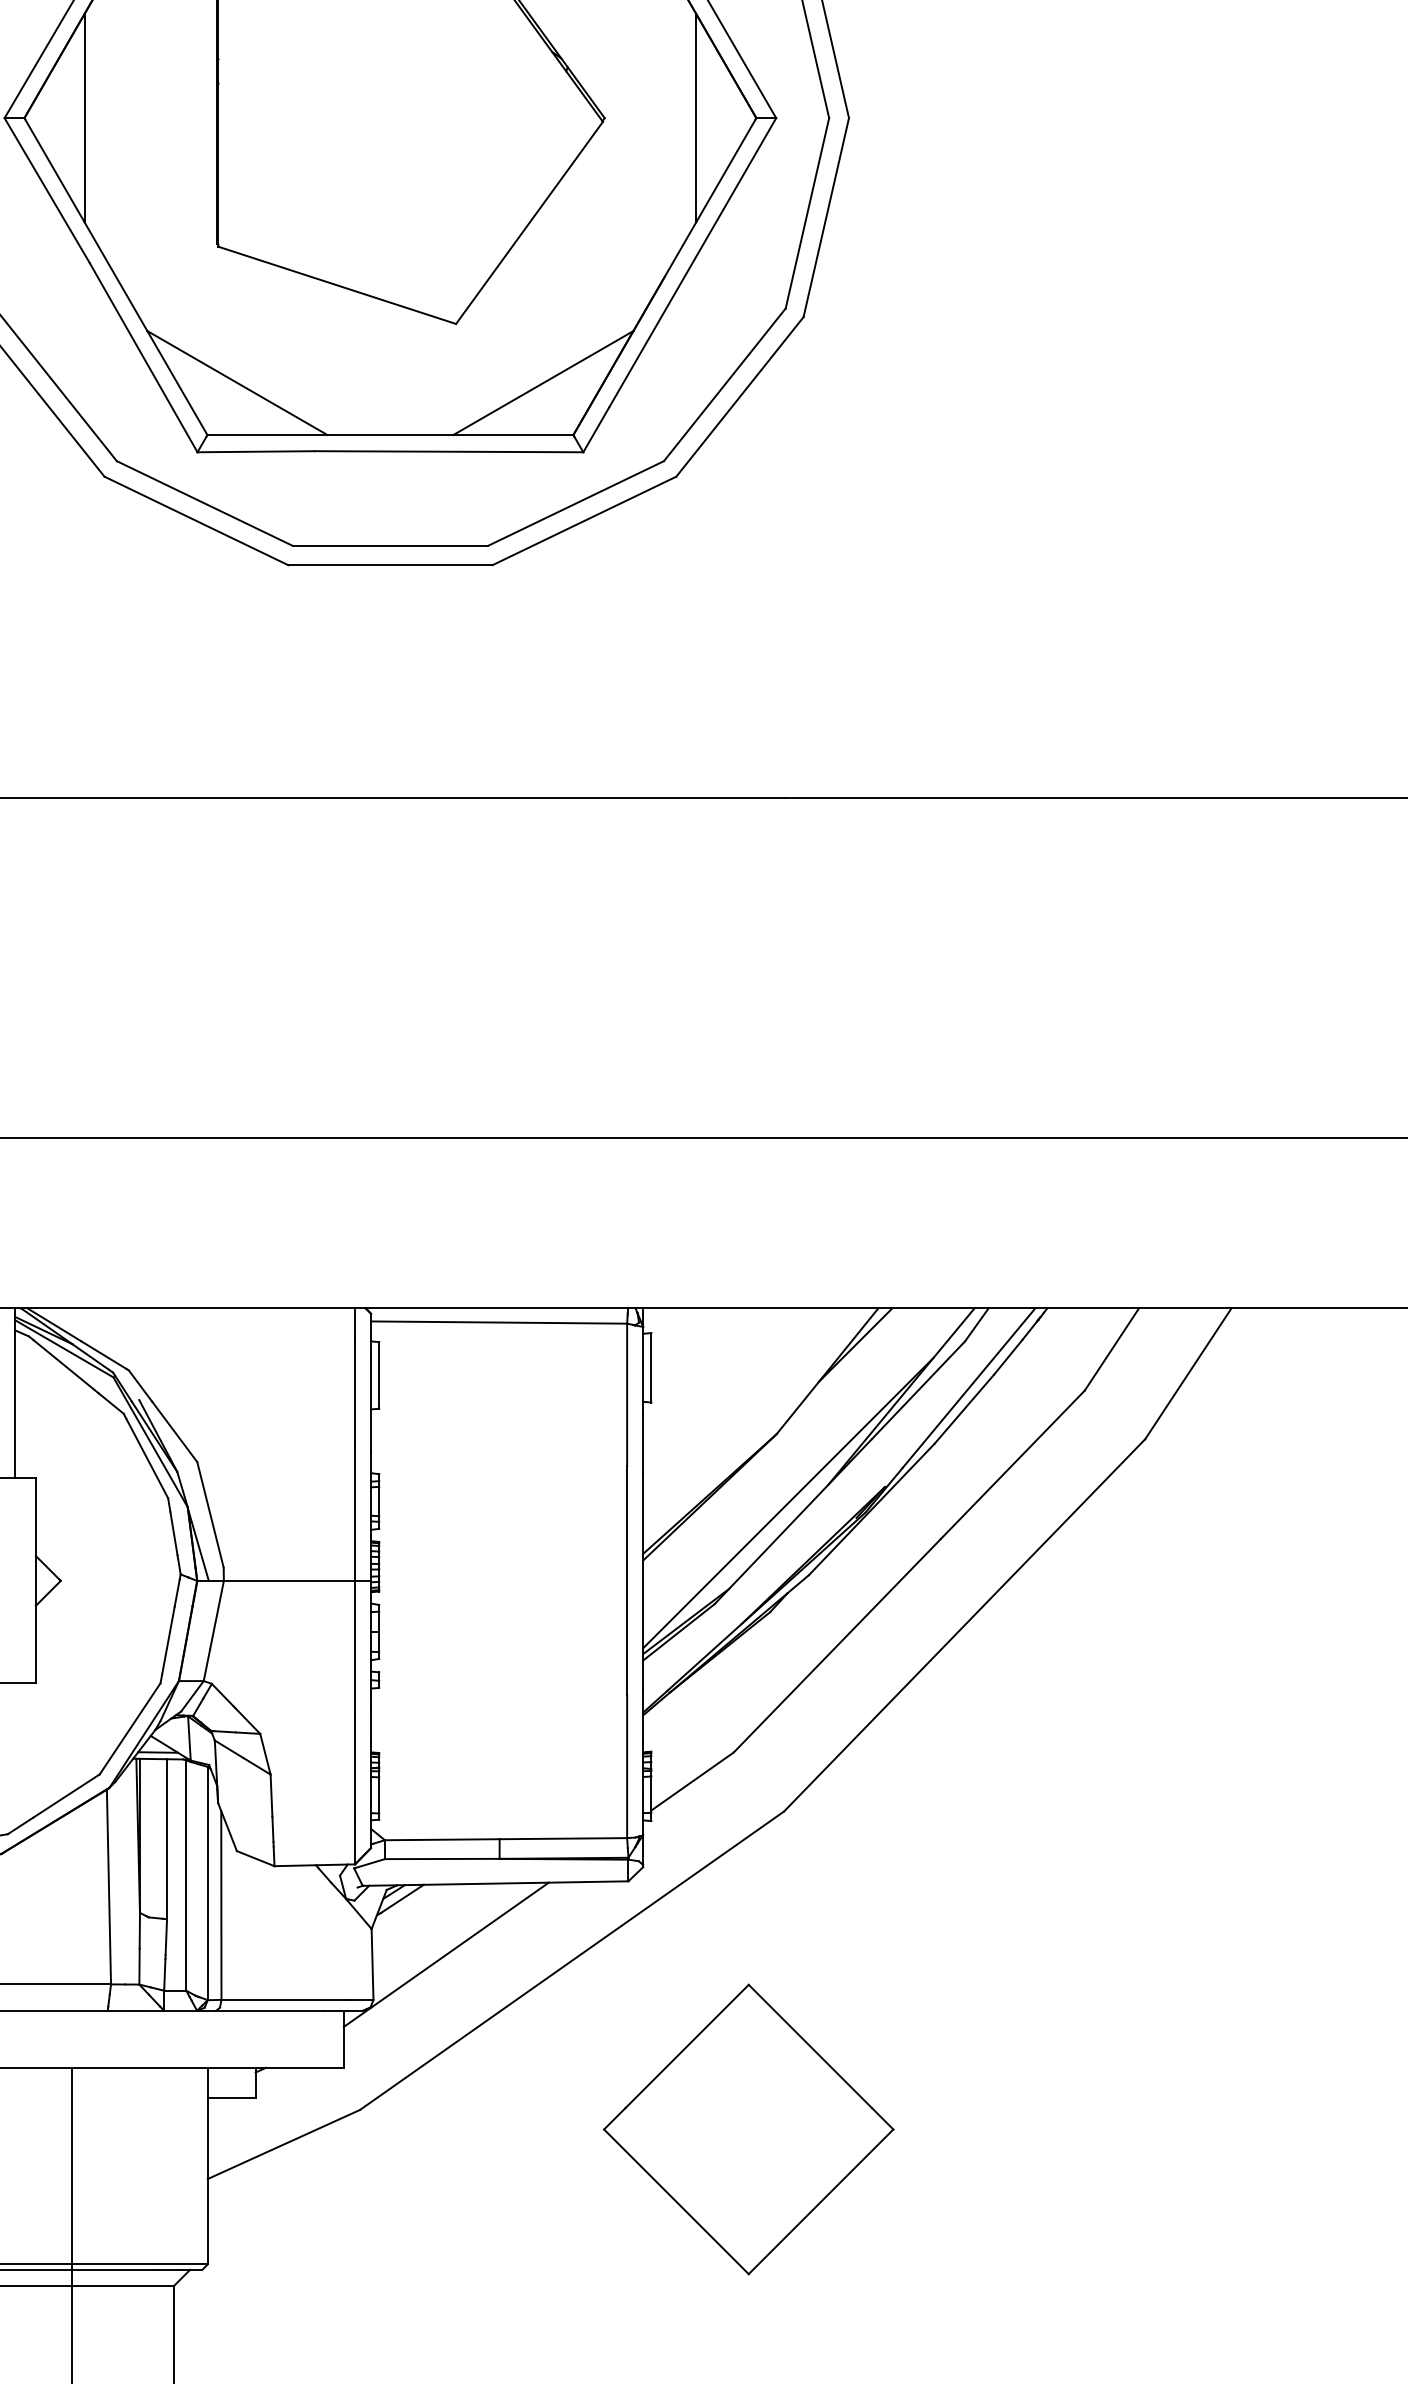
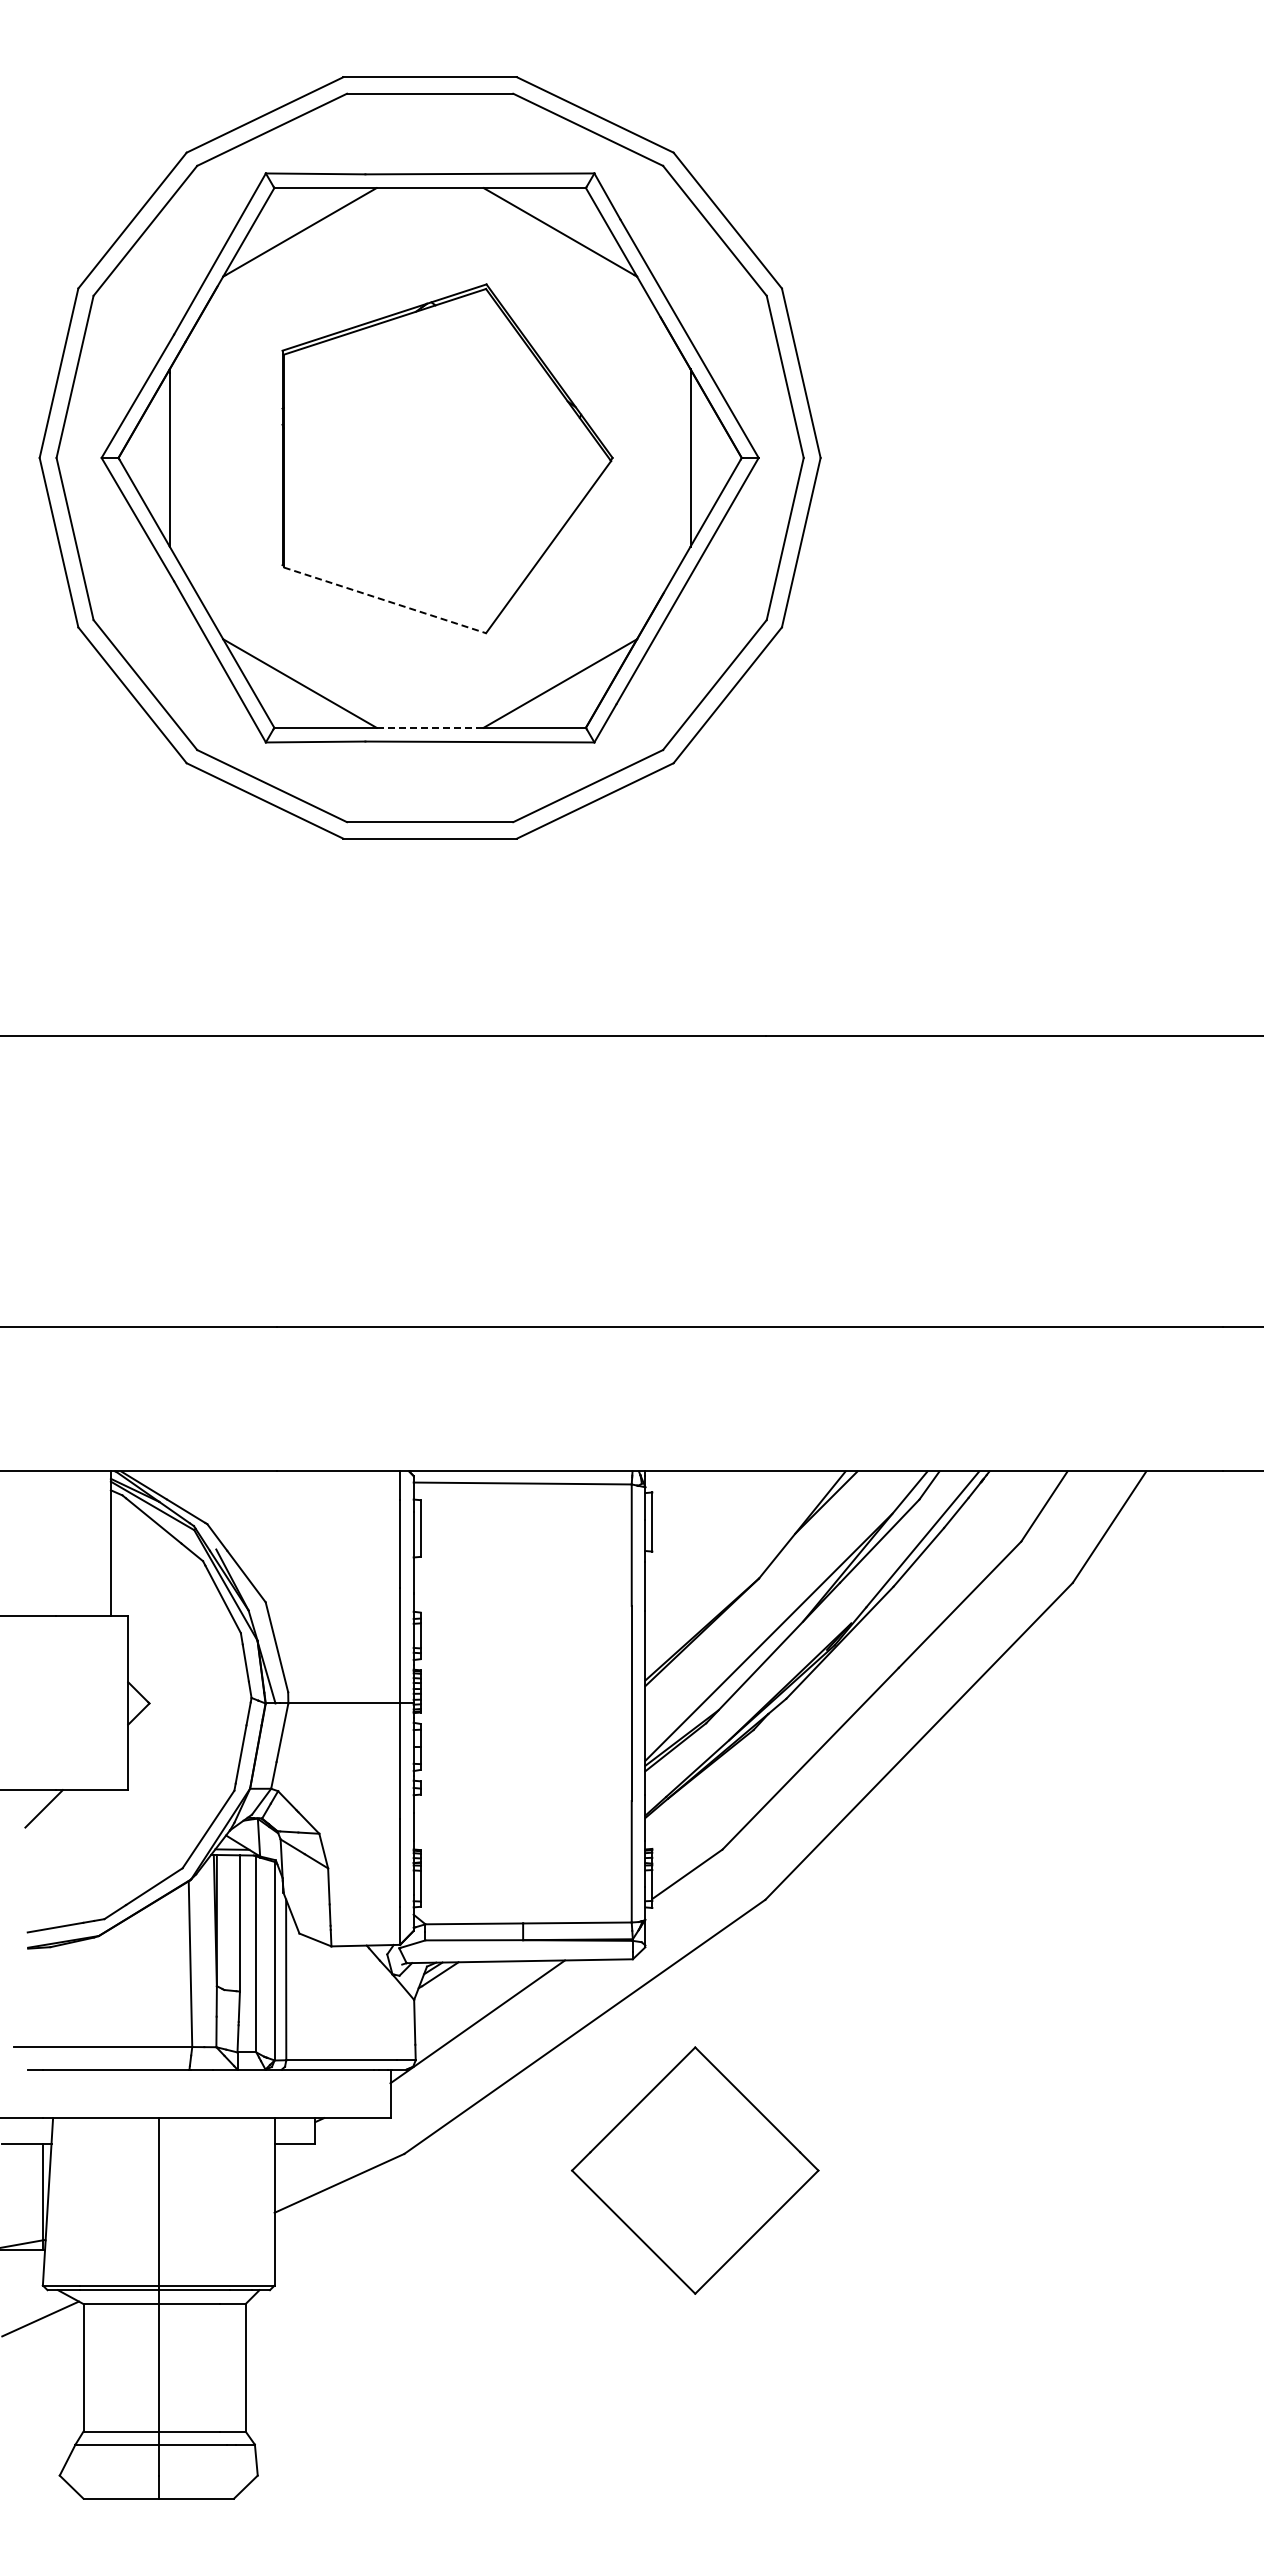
line: (337, 285) -> (385, 600), solid -> dashed
line: (390, 434) -> (430, 727), solid -> dashed
part: (749, 2129) -> (695, 2170), moved

